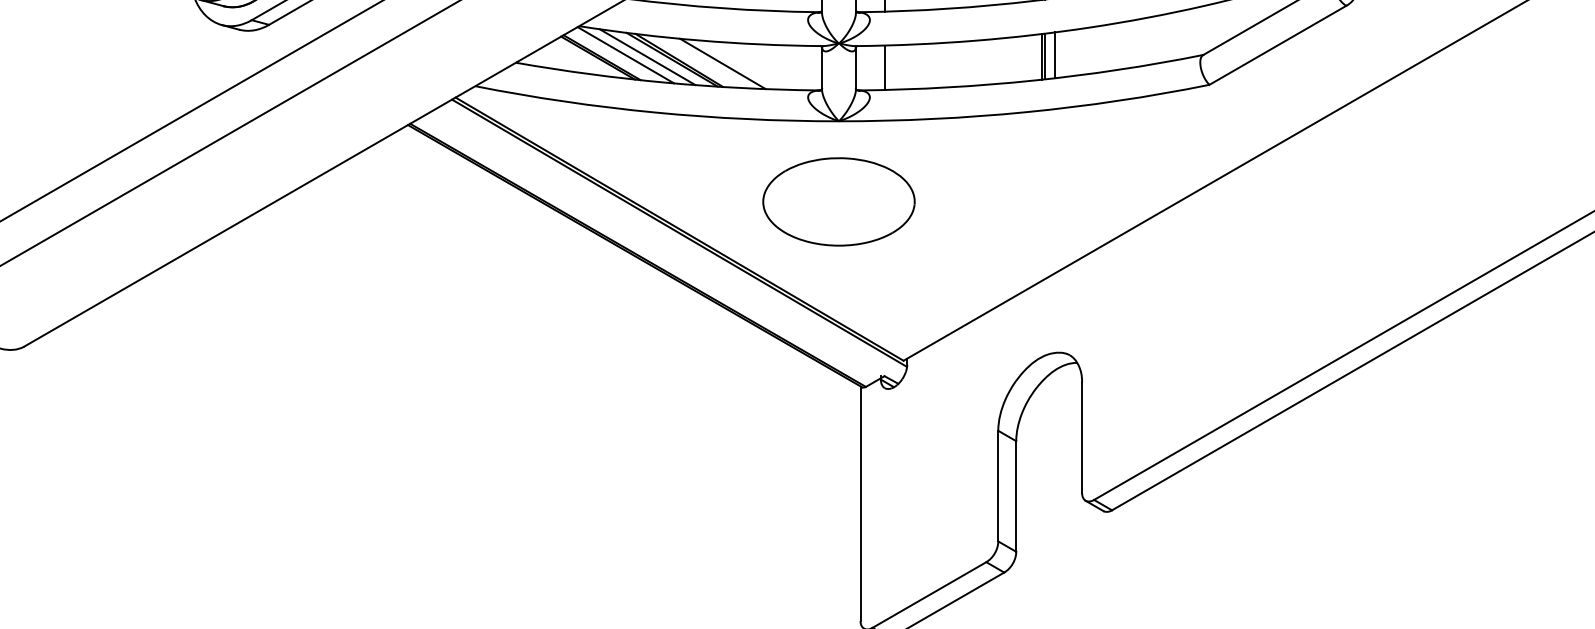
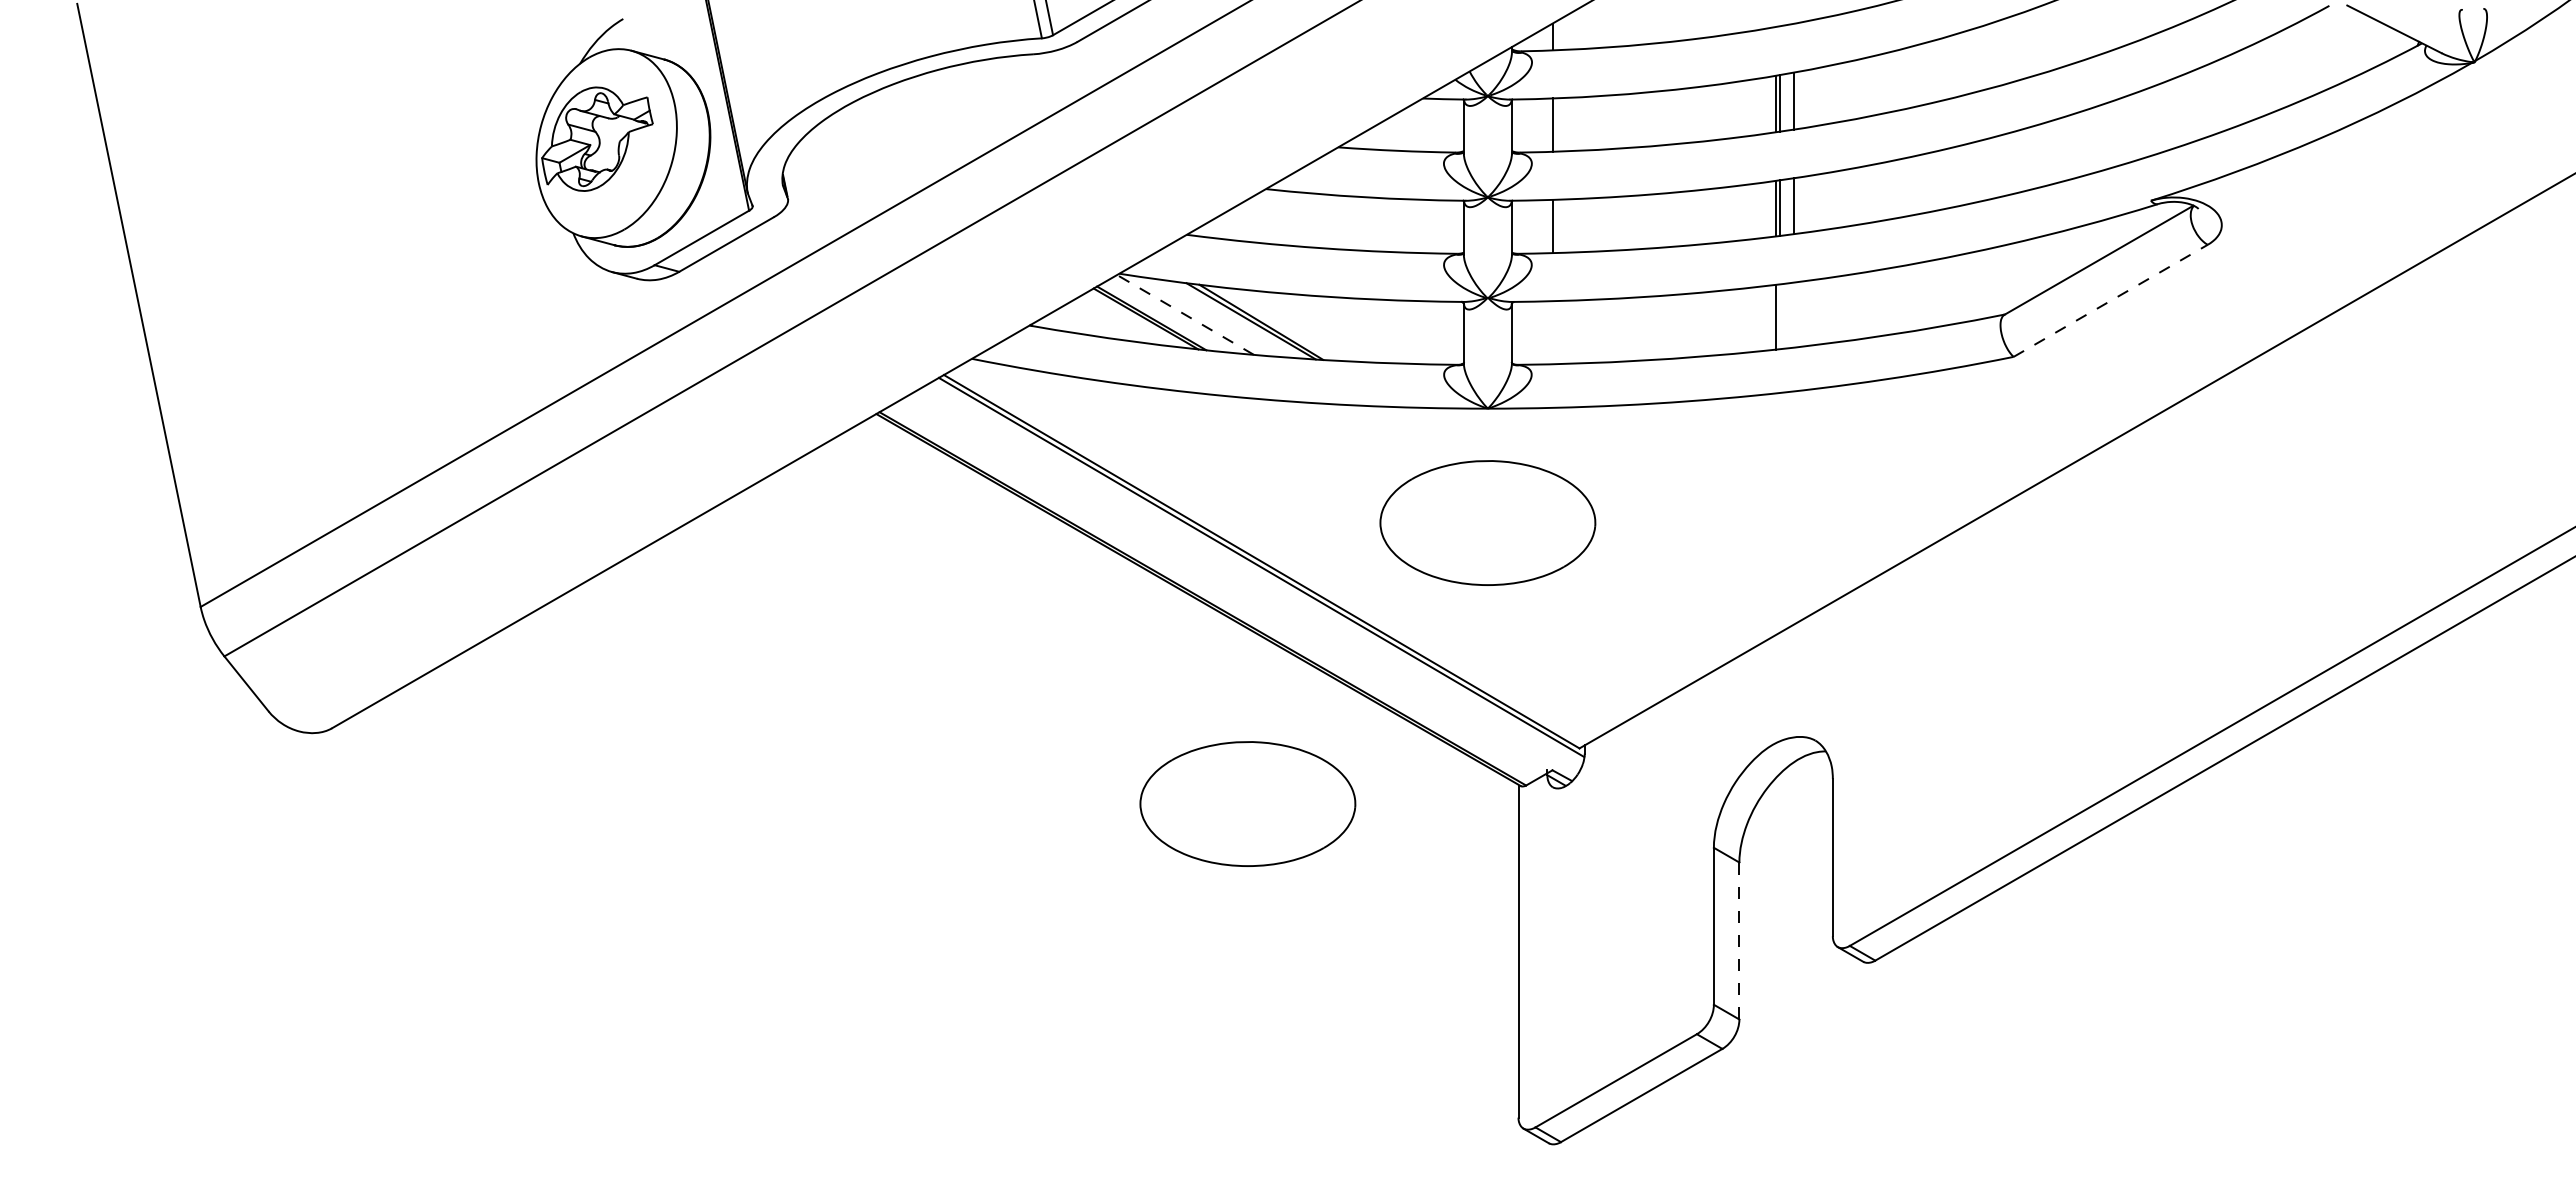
line: (1278, 45) -> (2111, 300), solid -> dashed
line: (625, 54) -> (1185, 314), solid -> dashed
line: (1054, 54) -> (1793, 314), removed
line: (1044, 56) -> (1779, 316), removed
line: (647, 57) -> (1216, 317), removed
line: (722, 63) -> (1322, 326), removed
line: (884, 67) -> (1552, 332), removed
part: (669, 399) -> (1247, 803), added
line: (1016, 496) -> (1739, 940), solid -> dashed

